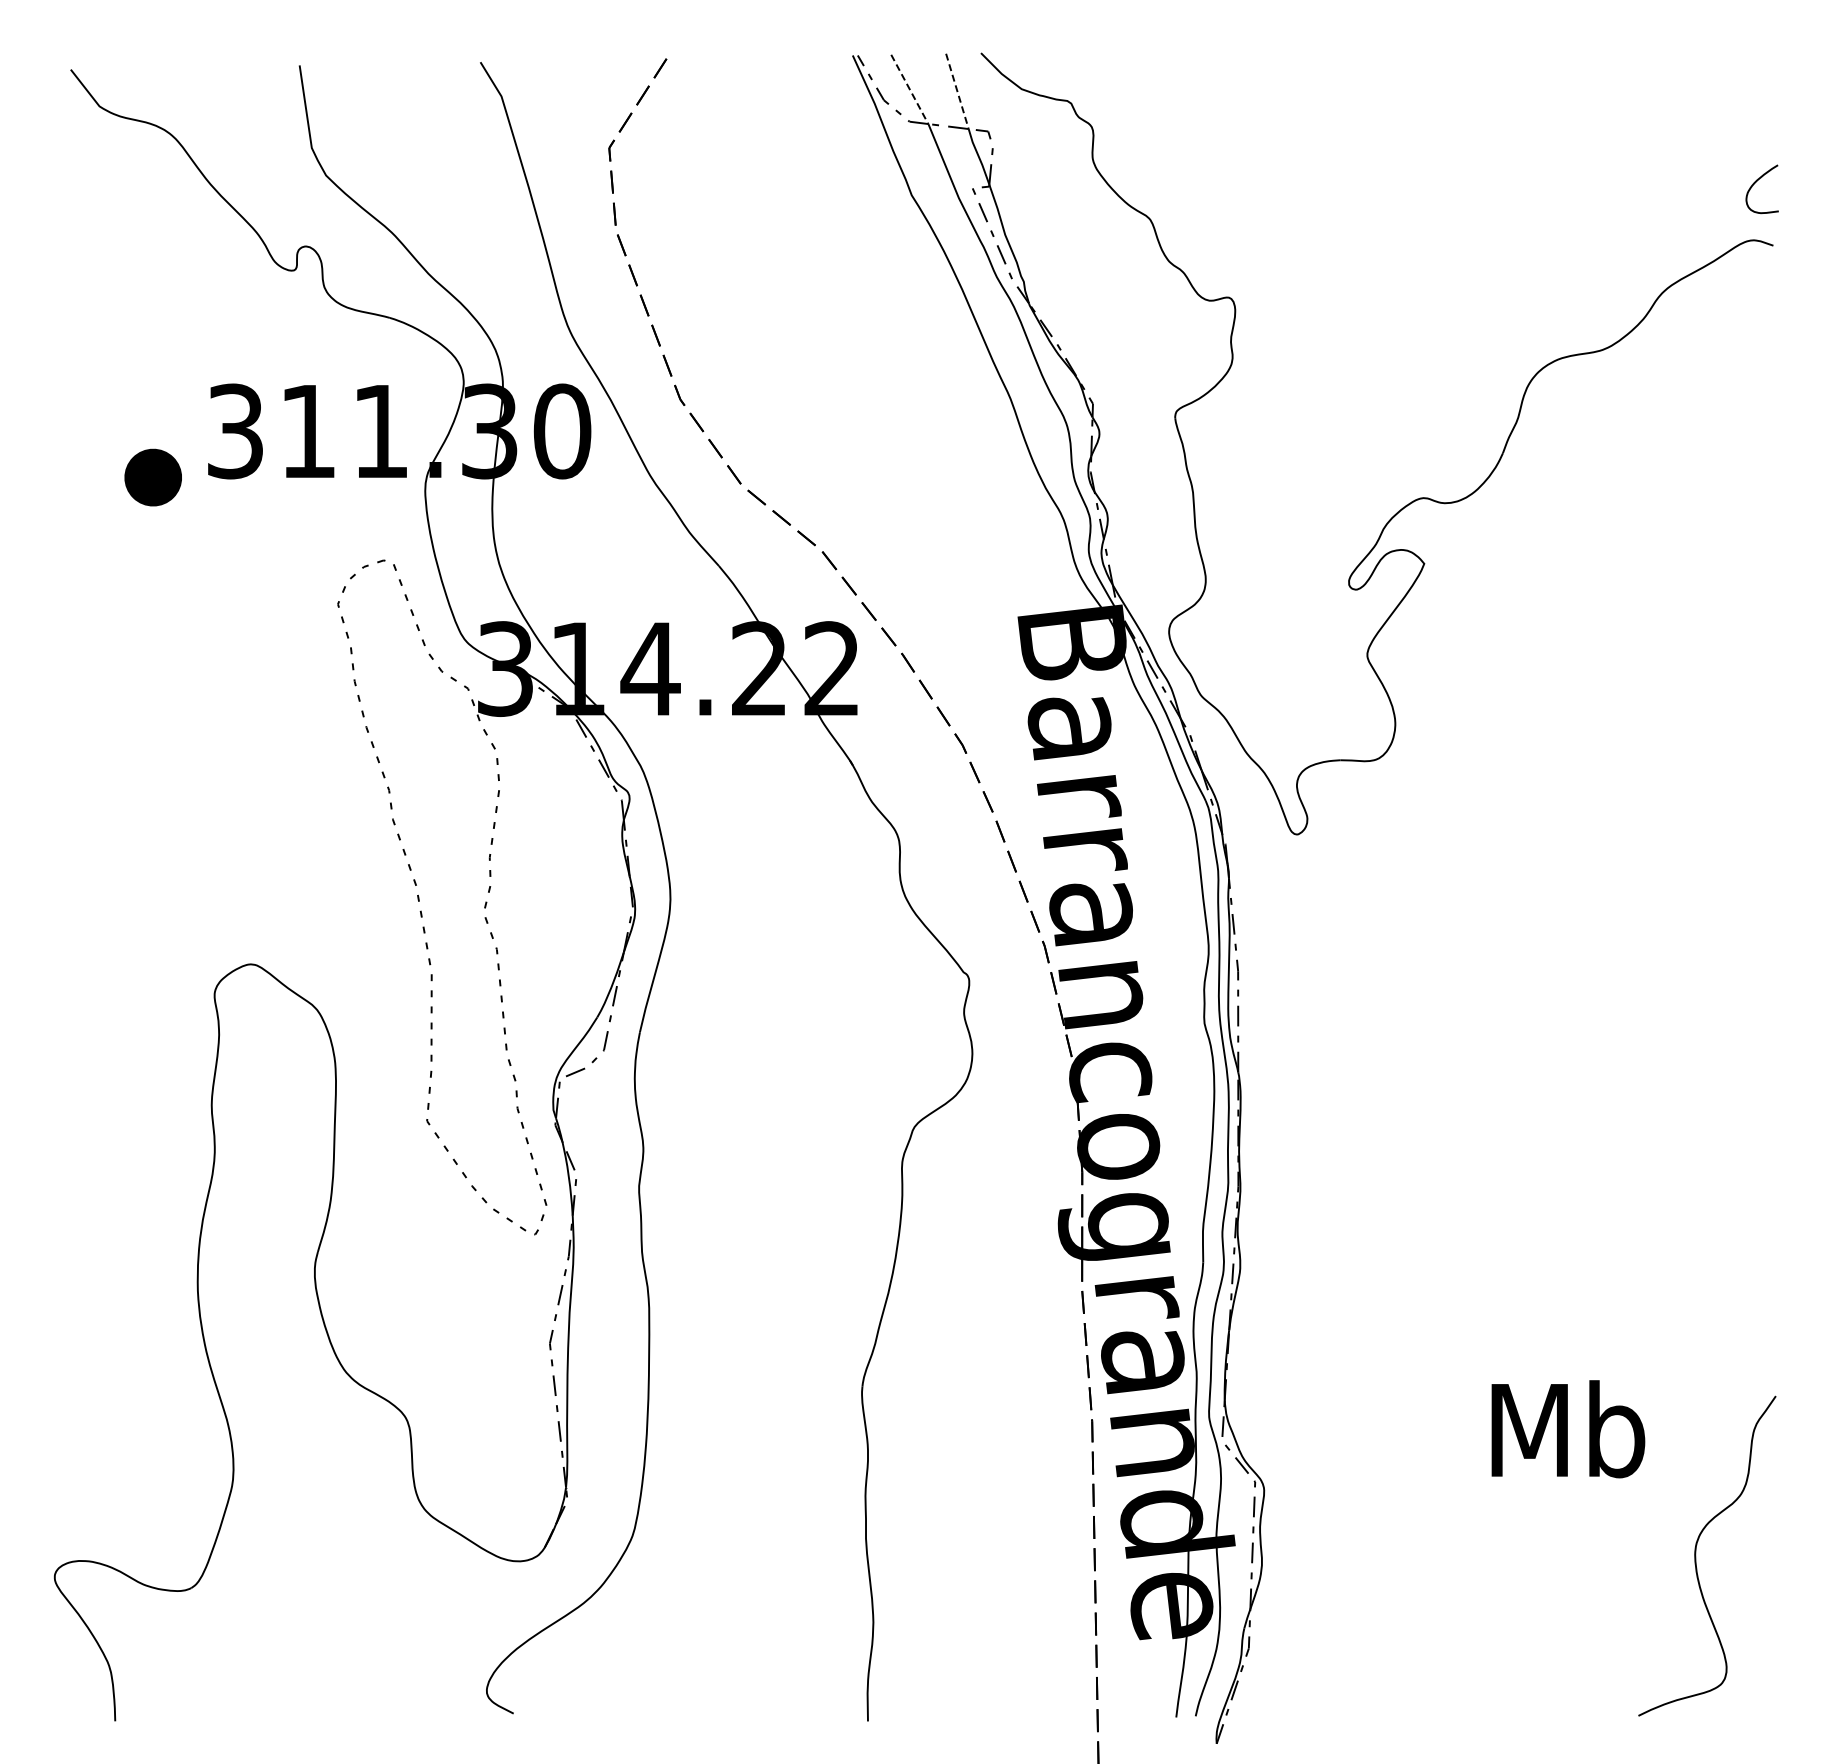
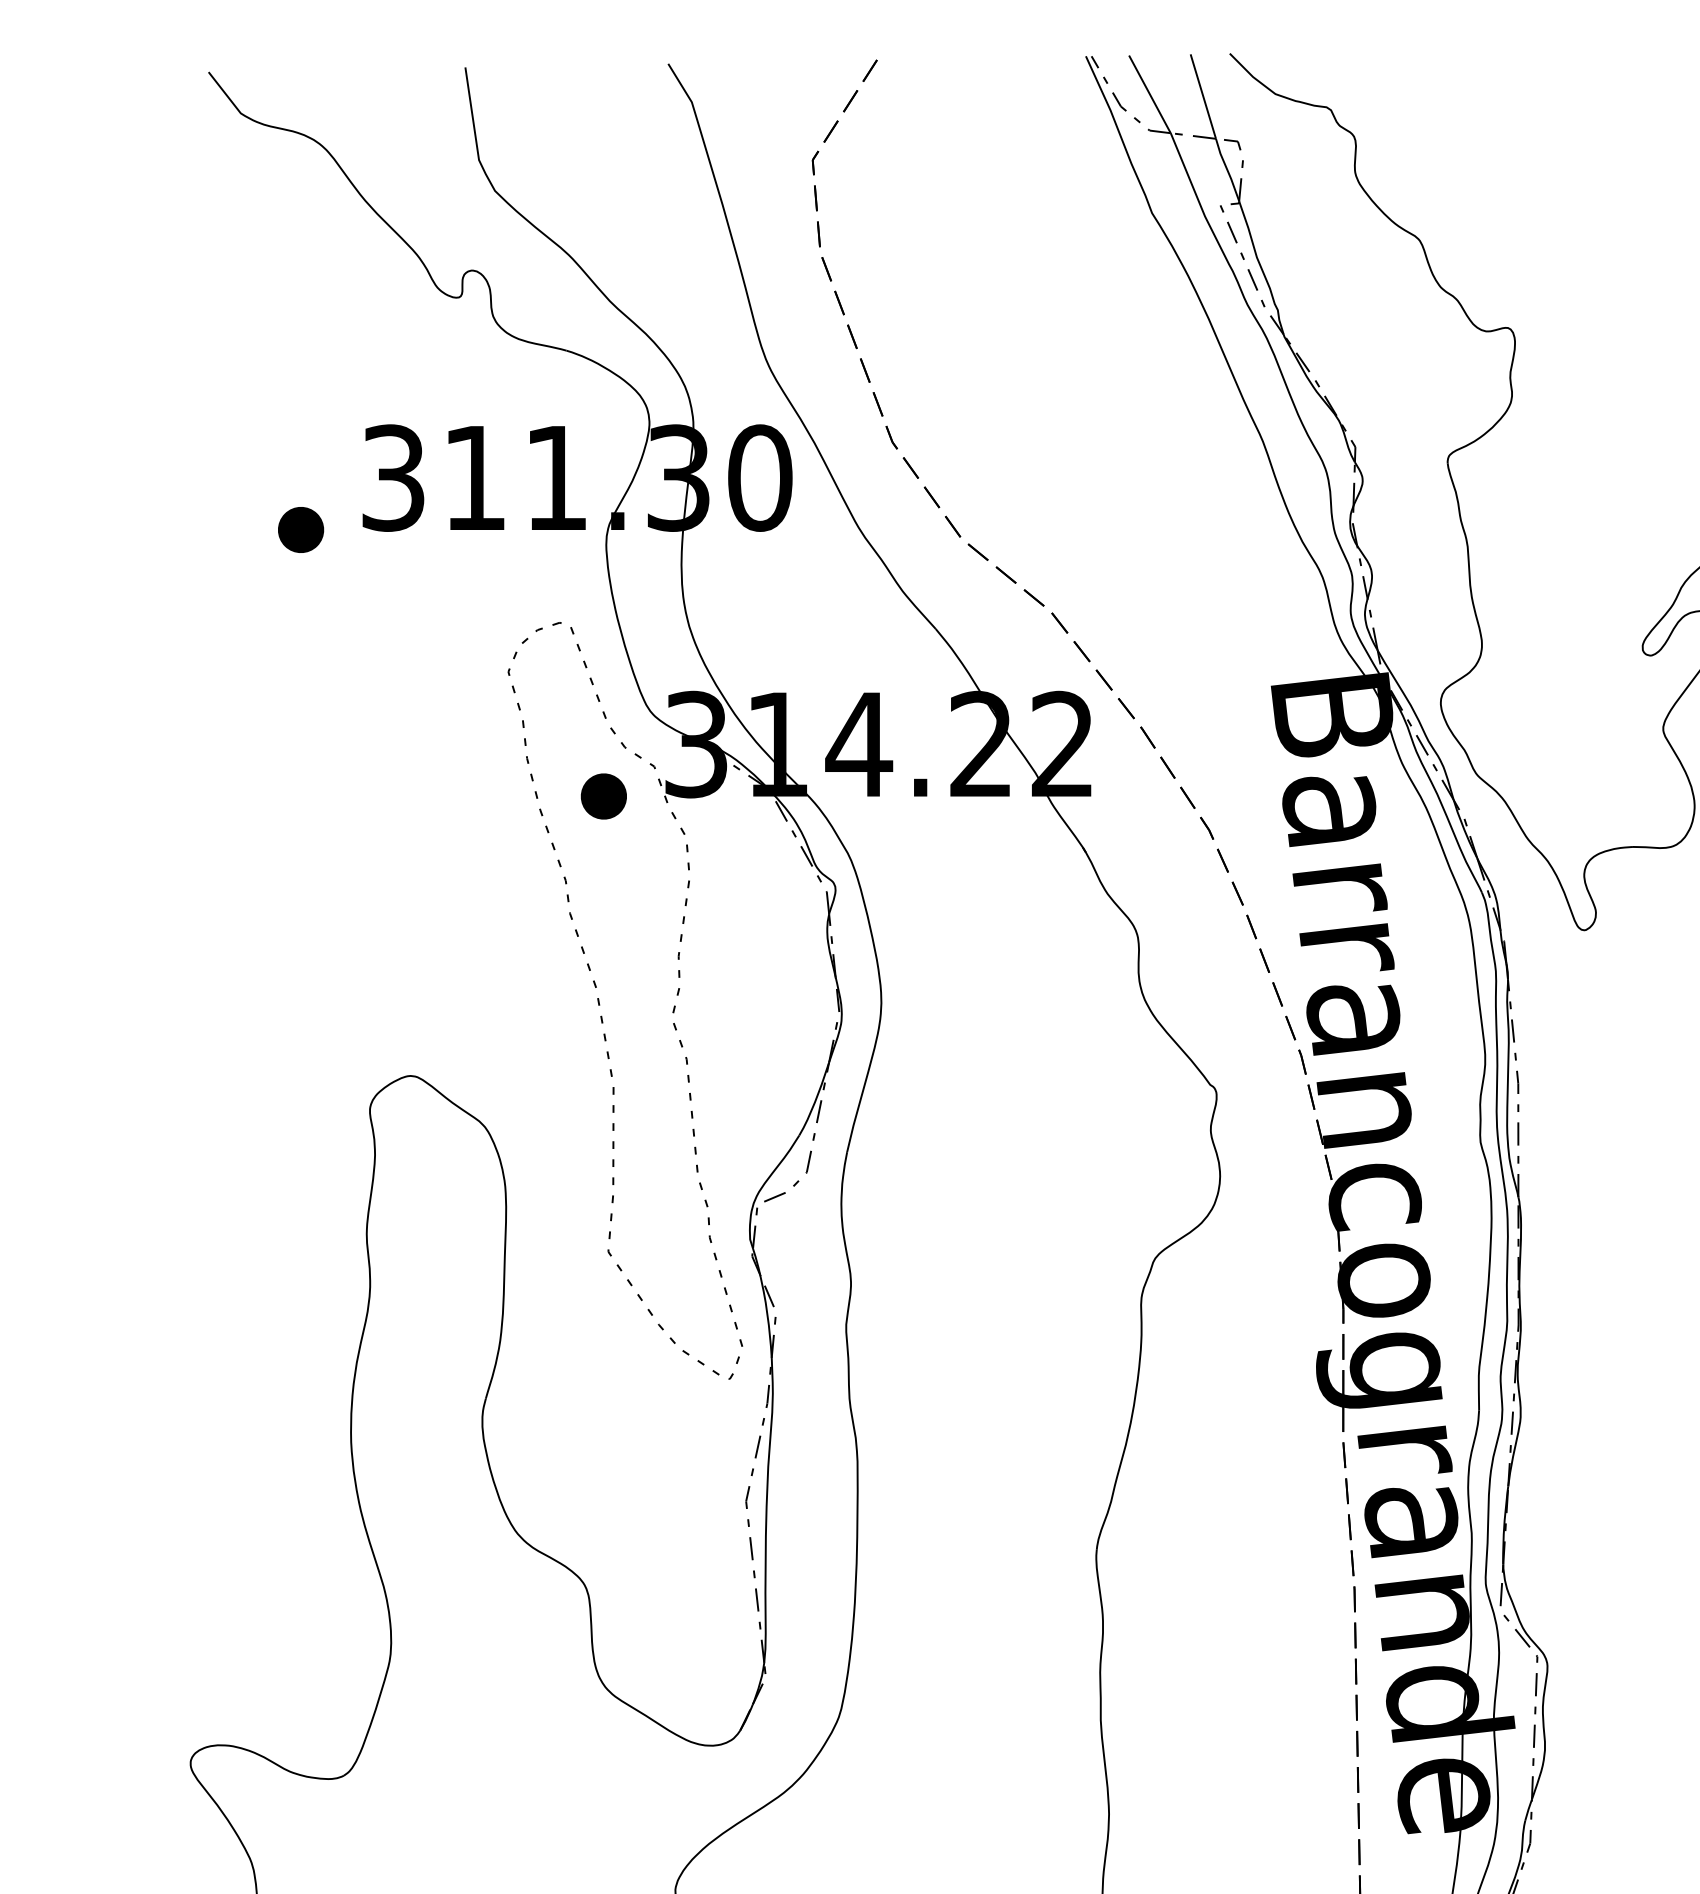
line: (910, 89) -> (1150, 94), dashed -> solid
line: (957, 91) -> (1203, 96), dashed -> solid
part: (152, 477) -> (300, 529), size x0.71
part: (422, 714) -> (603, 795), added

